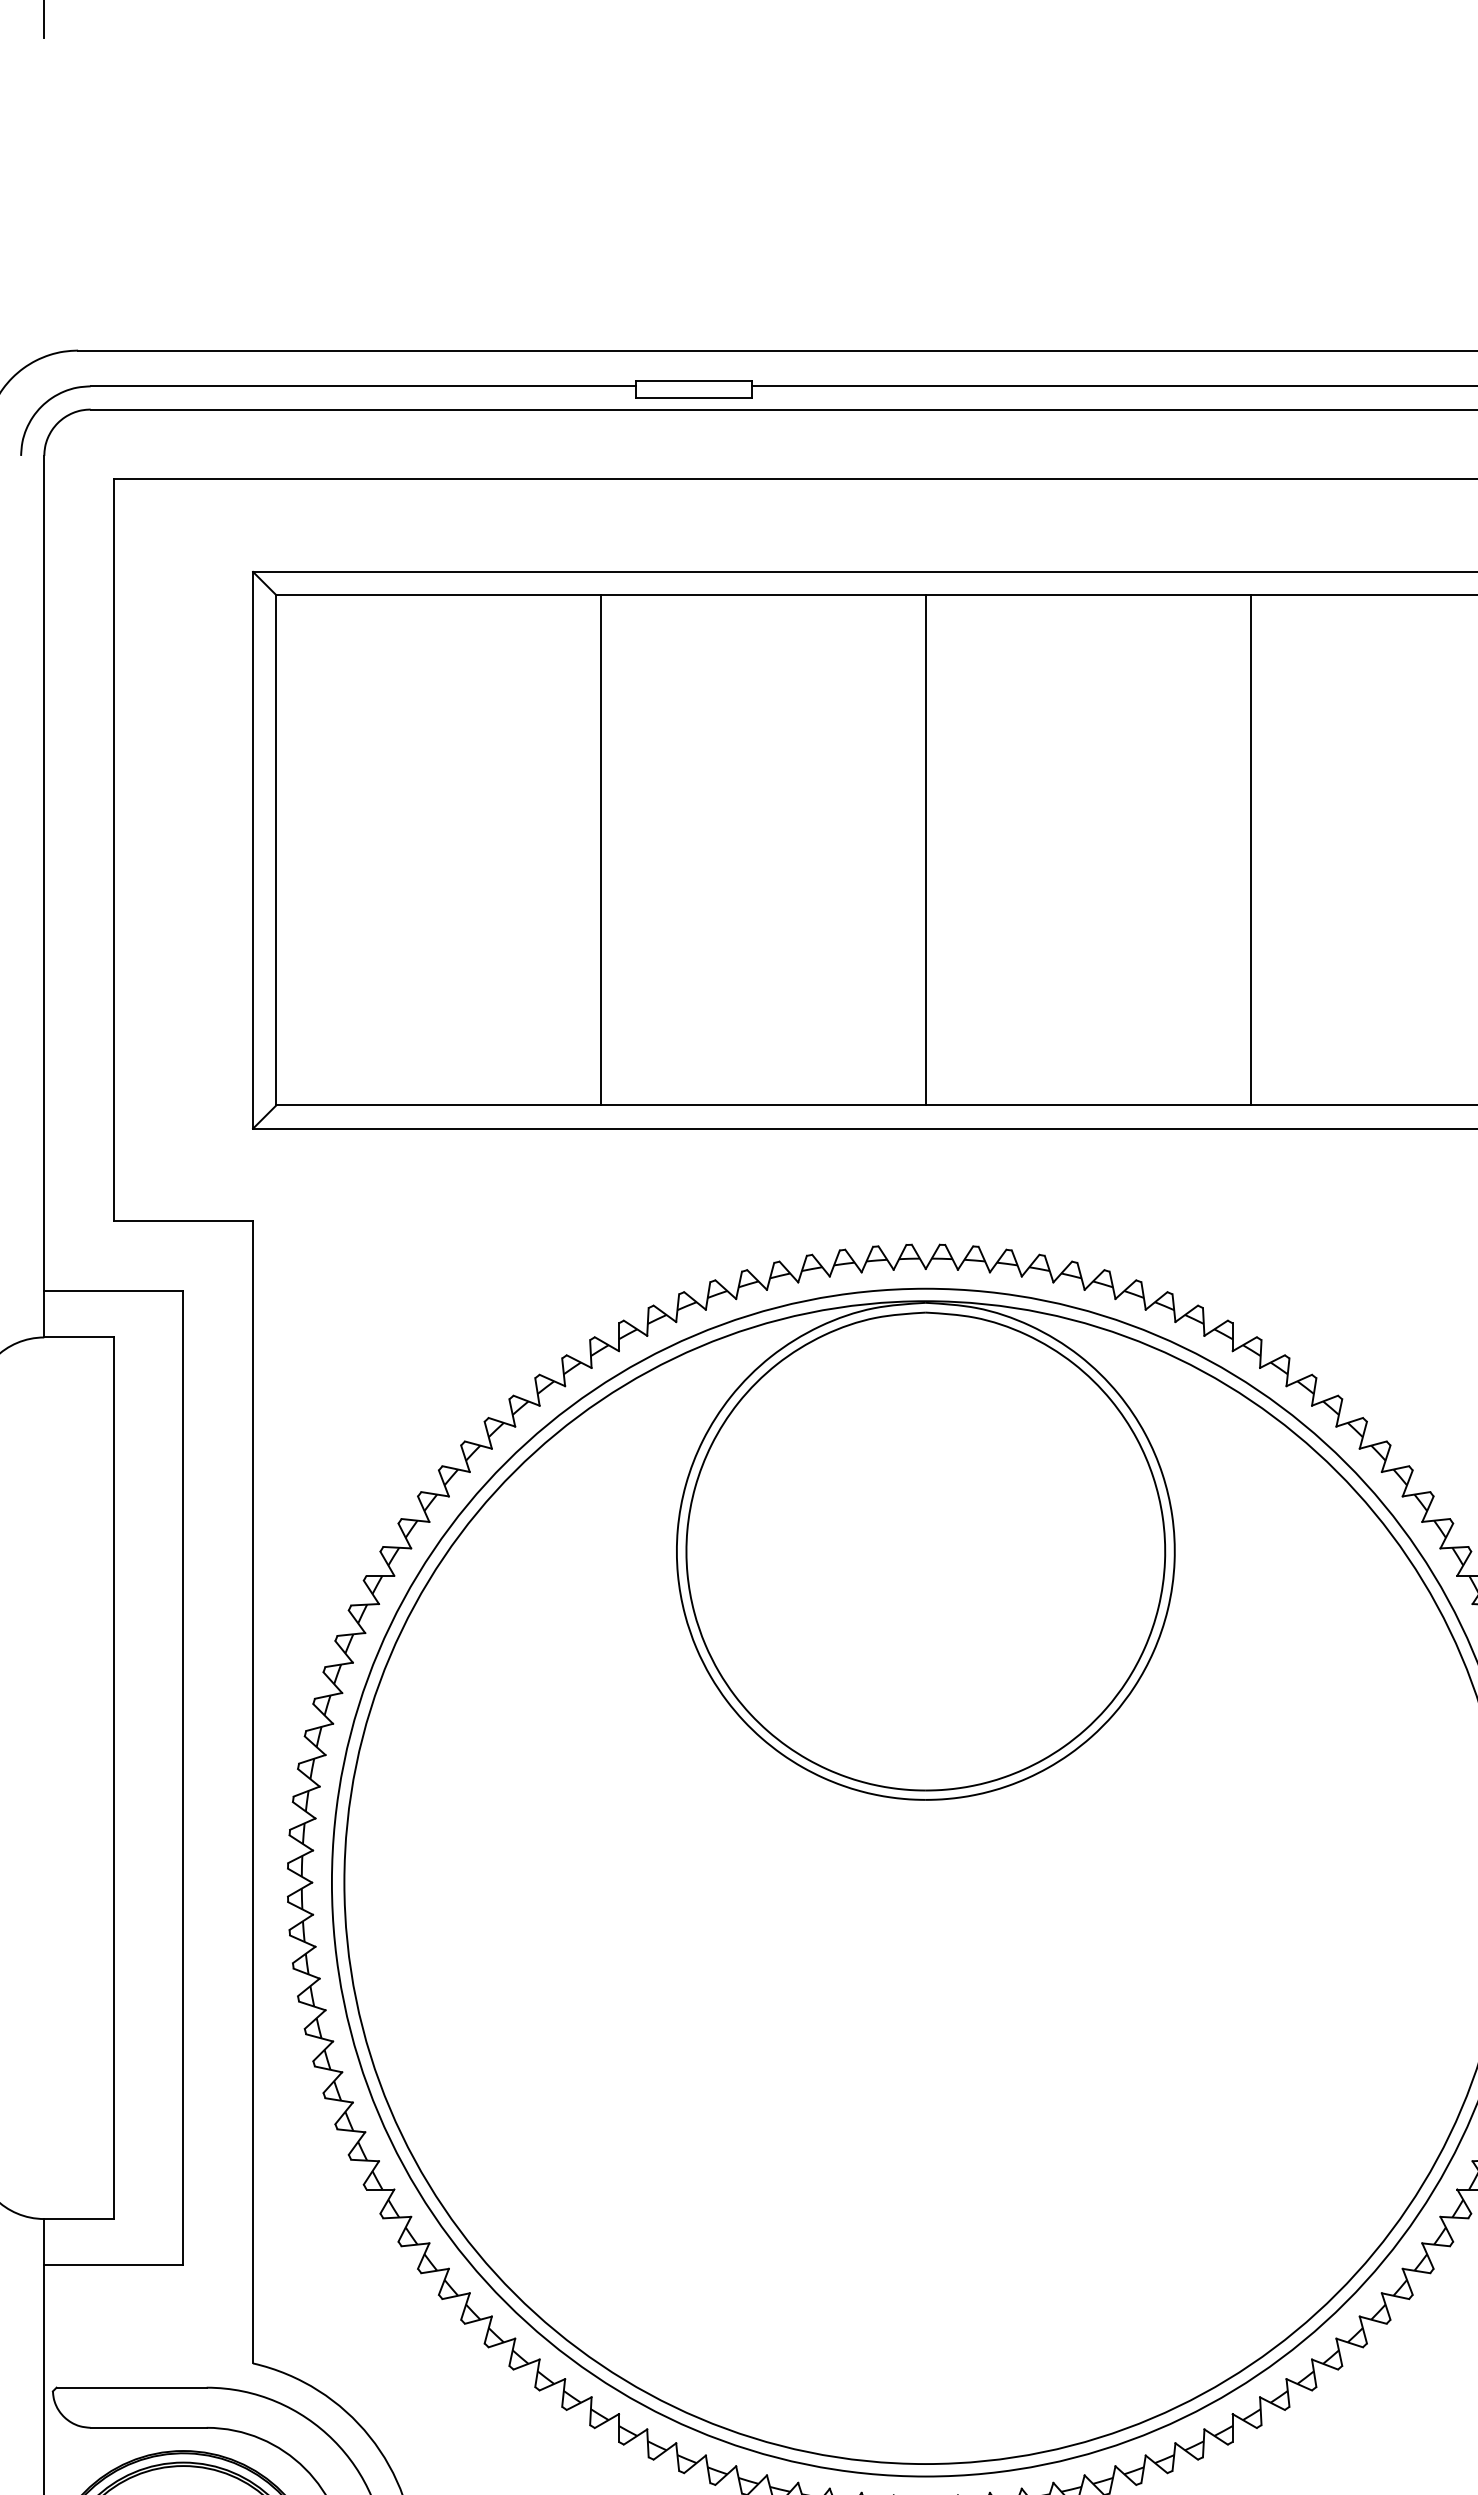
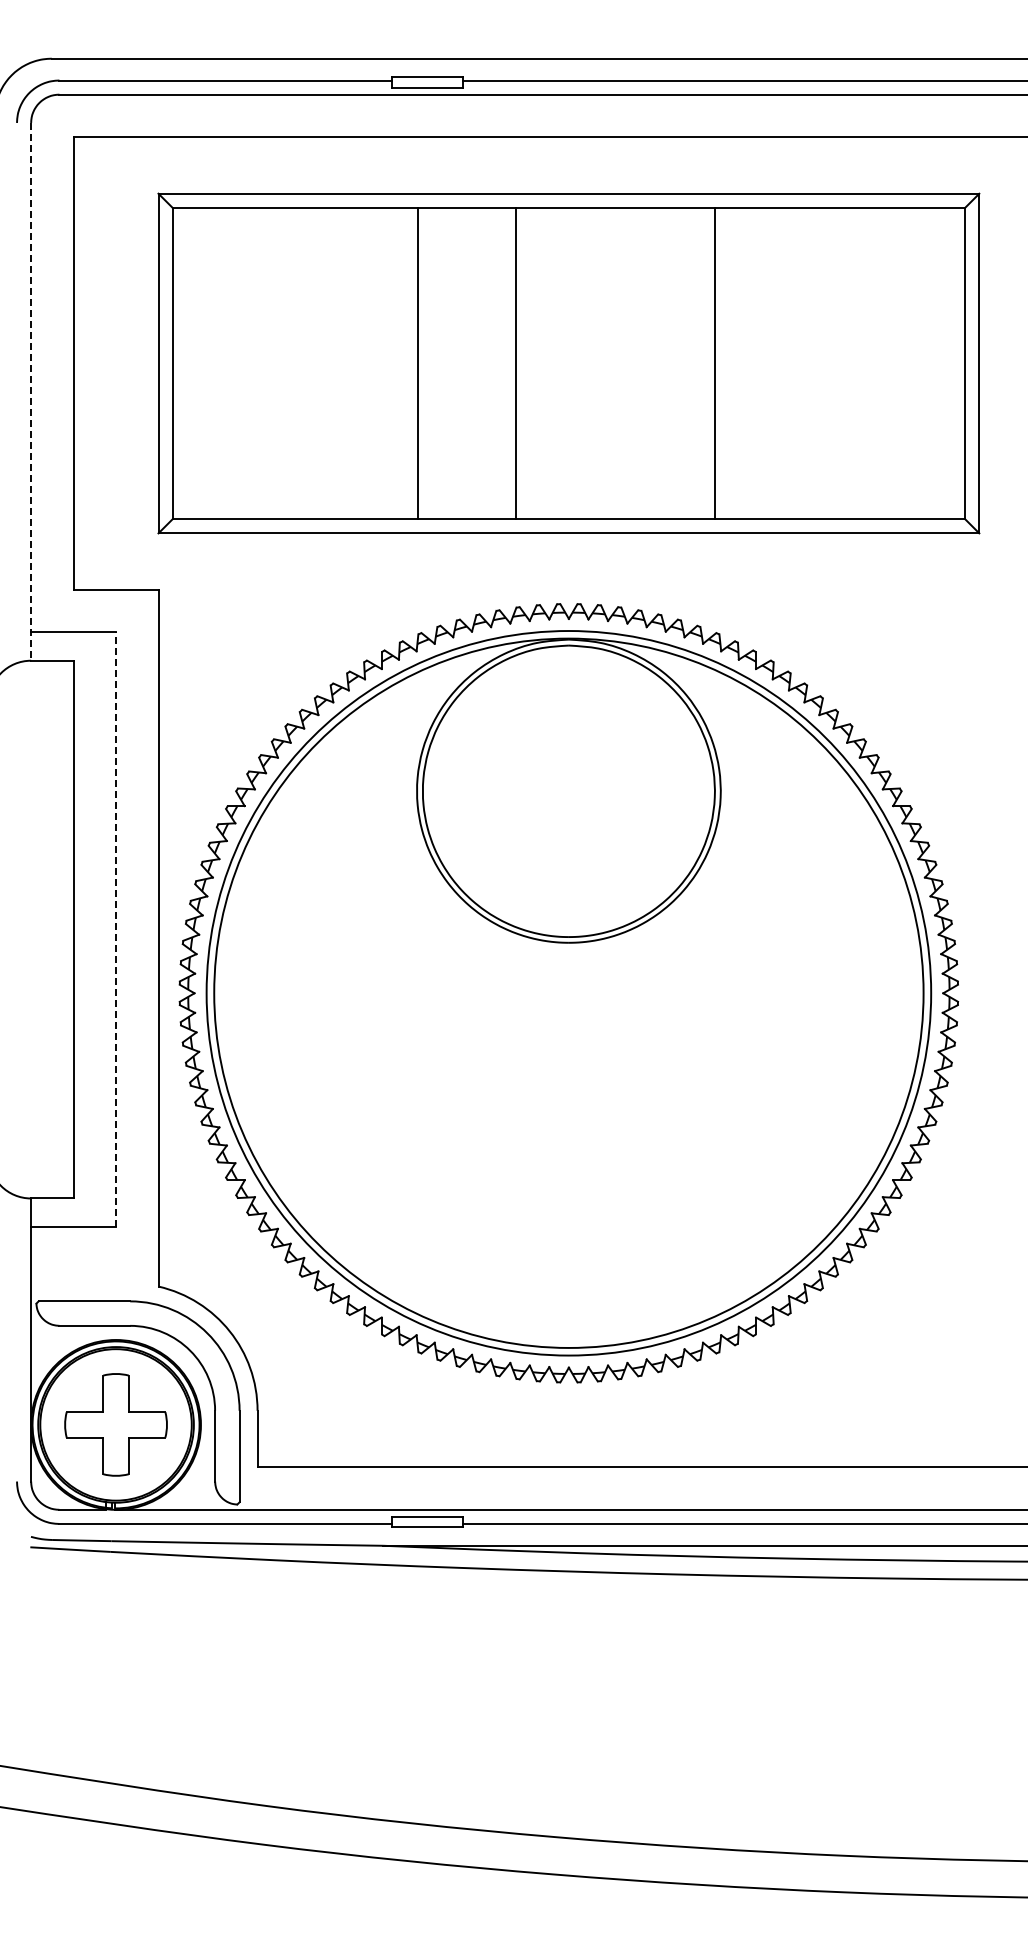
line: (600, 850) -> (417, 363), moved
line: (925, 850) -> (515, 363), moved
line: (1251, 850) -> (715, 363), moved
line: (44, 896) -> (31, 391), solid -> dashed
line: (184, 1778) -> (116, 929), solid -> dashed

